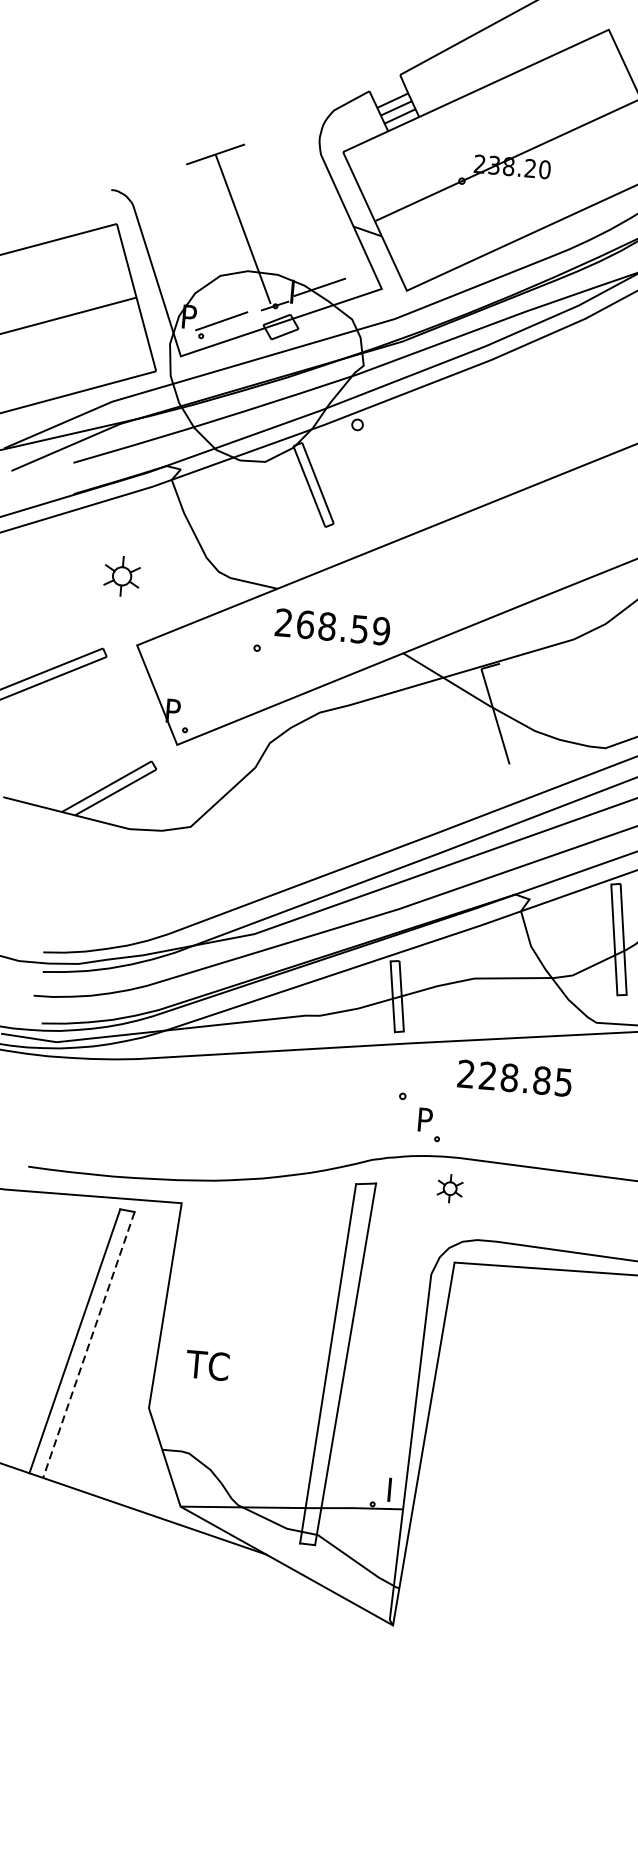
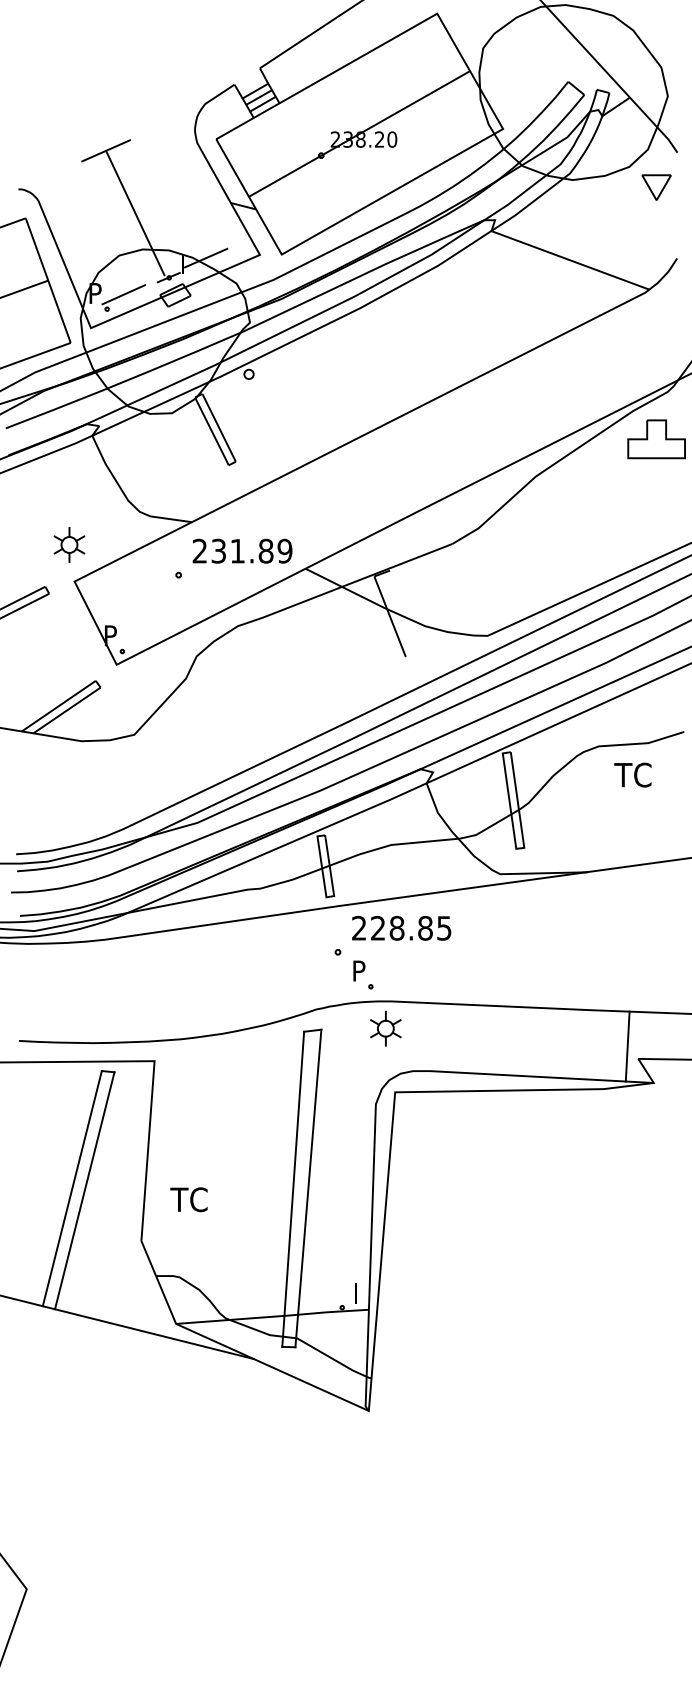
part: (122, 575) -> (69, 544), moved
text: (332, 626) -> (242, 550), 268.59 -> 231.89
text: (514, 1078) -> (401, 928), moved
part: (449, 1188) -> (385, 1028), size x1.43
line: (88, 1345) -> (84, 1191), dashed -> solid

